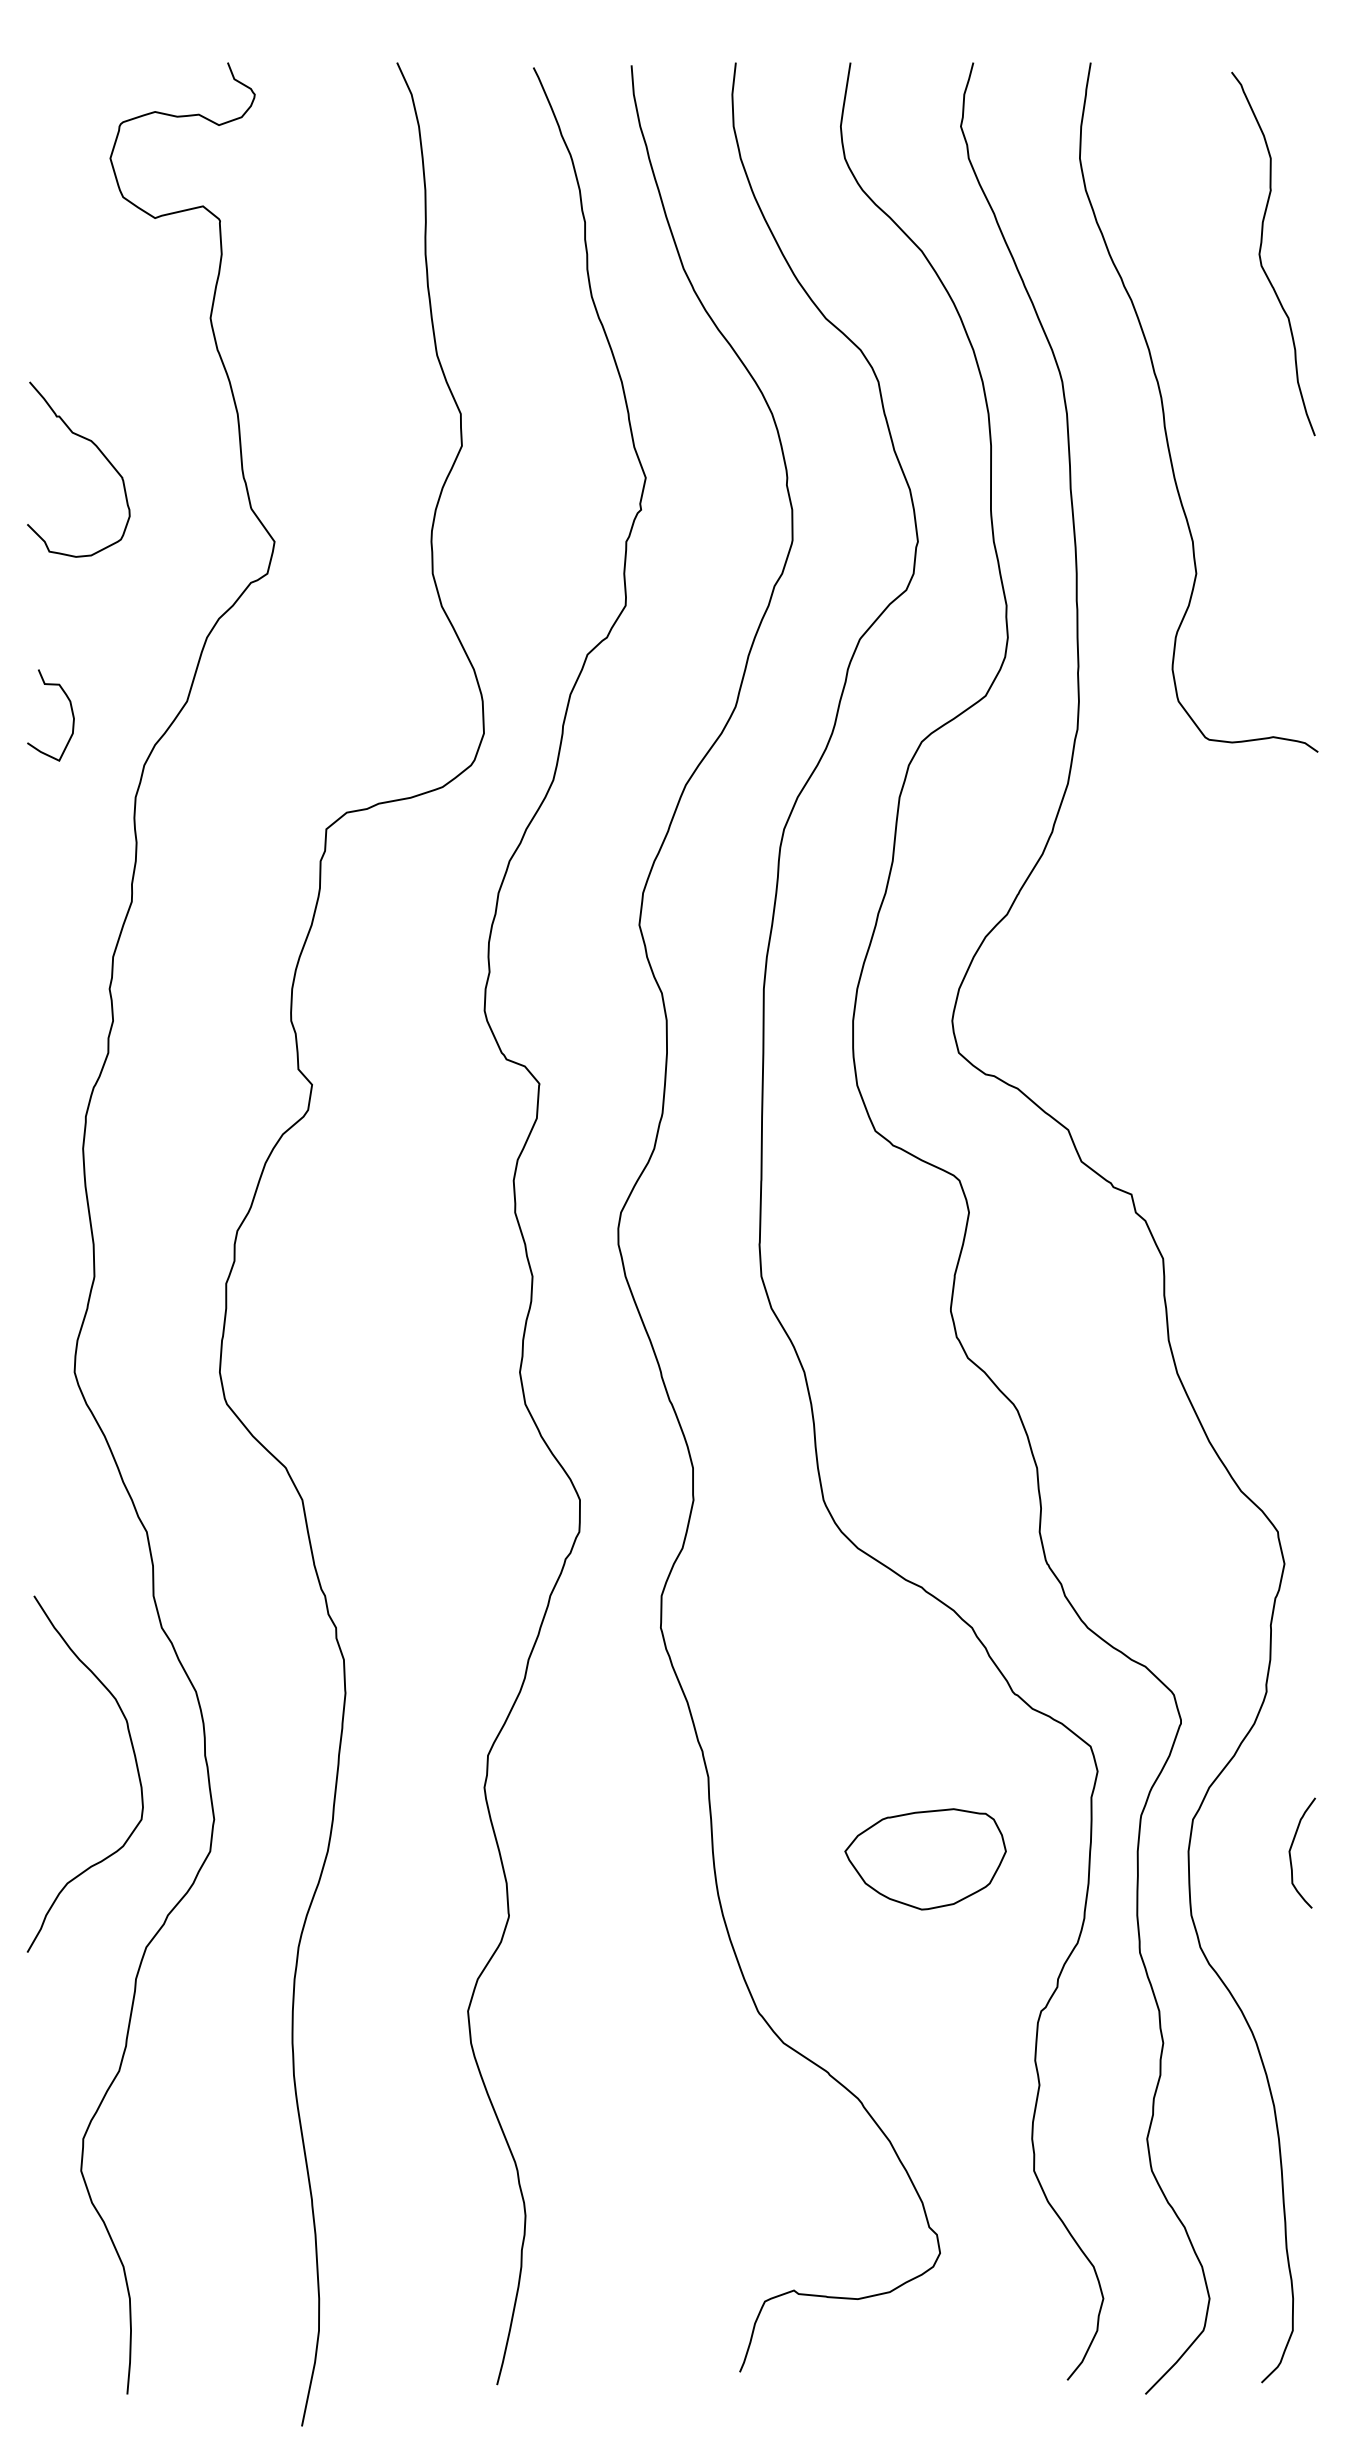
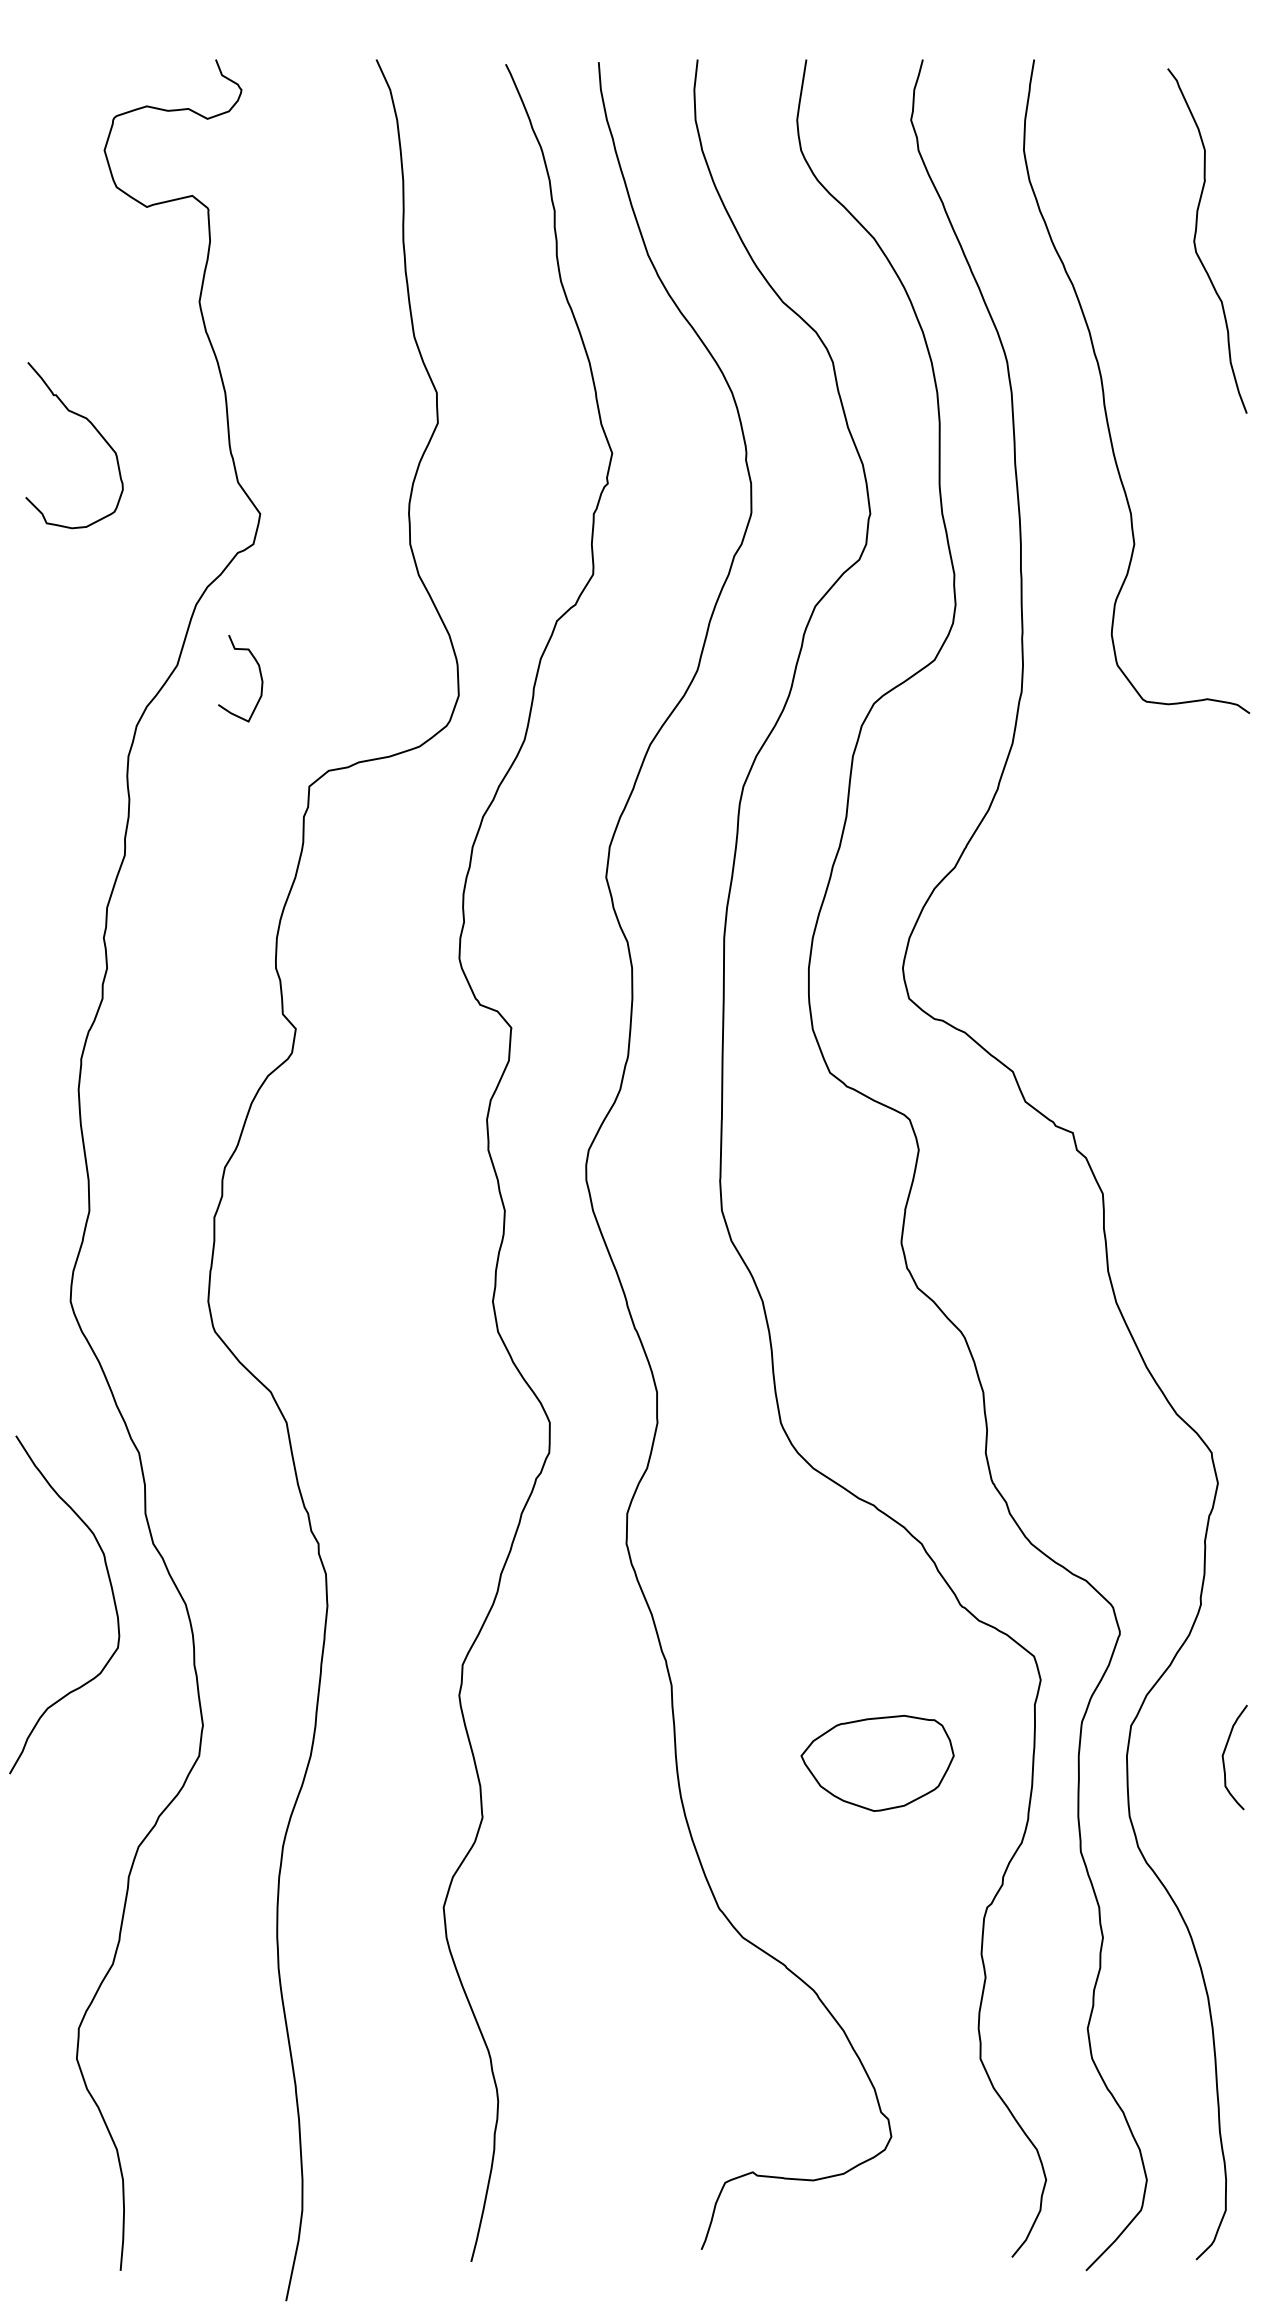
curve: (70, 708) -> (259, 672), moved
curve: (135, 1764) -> (112, 1595), moved

